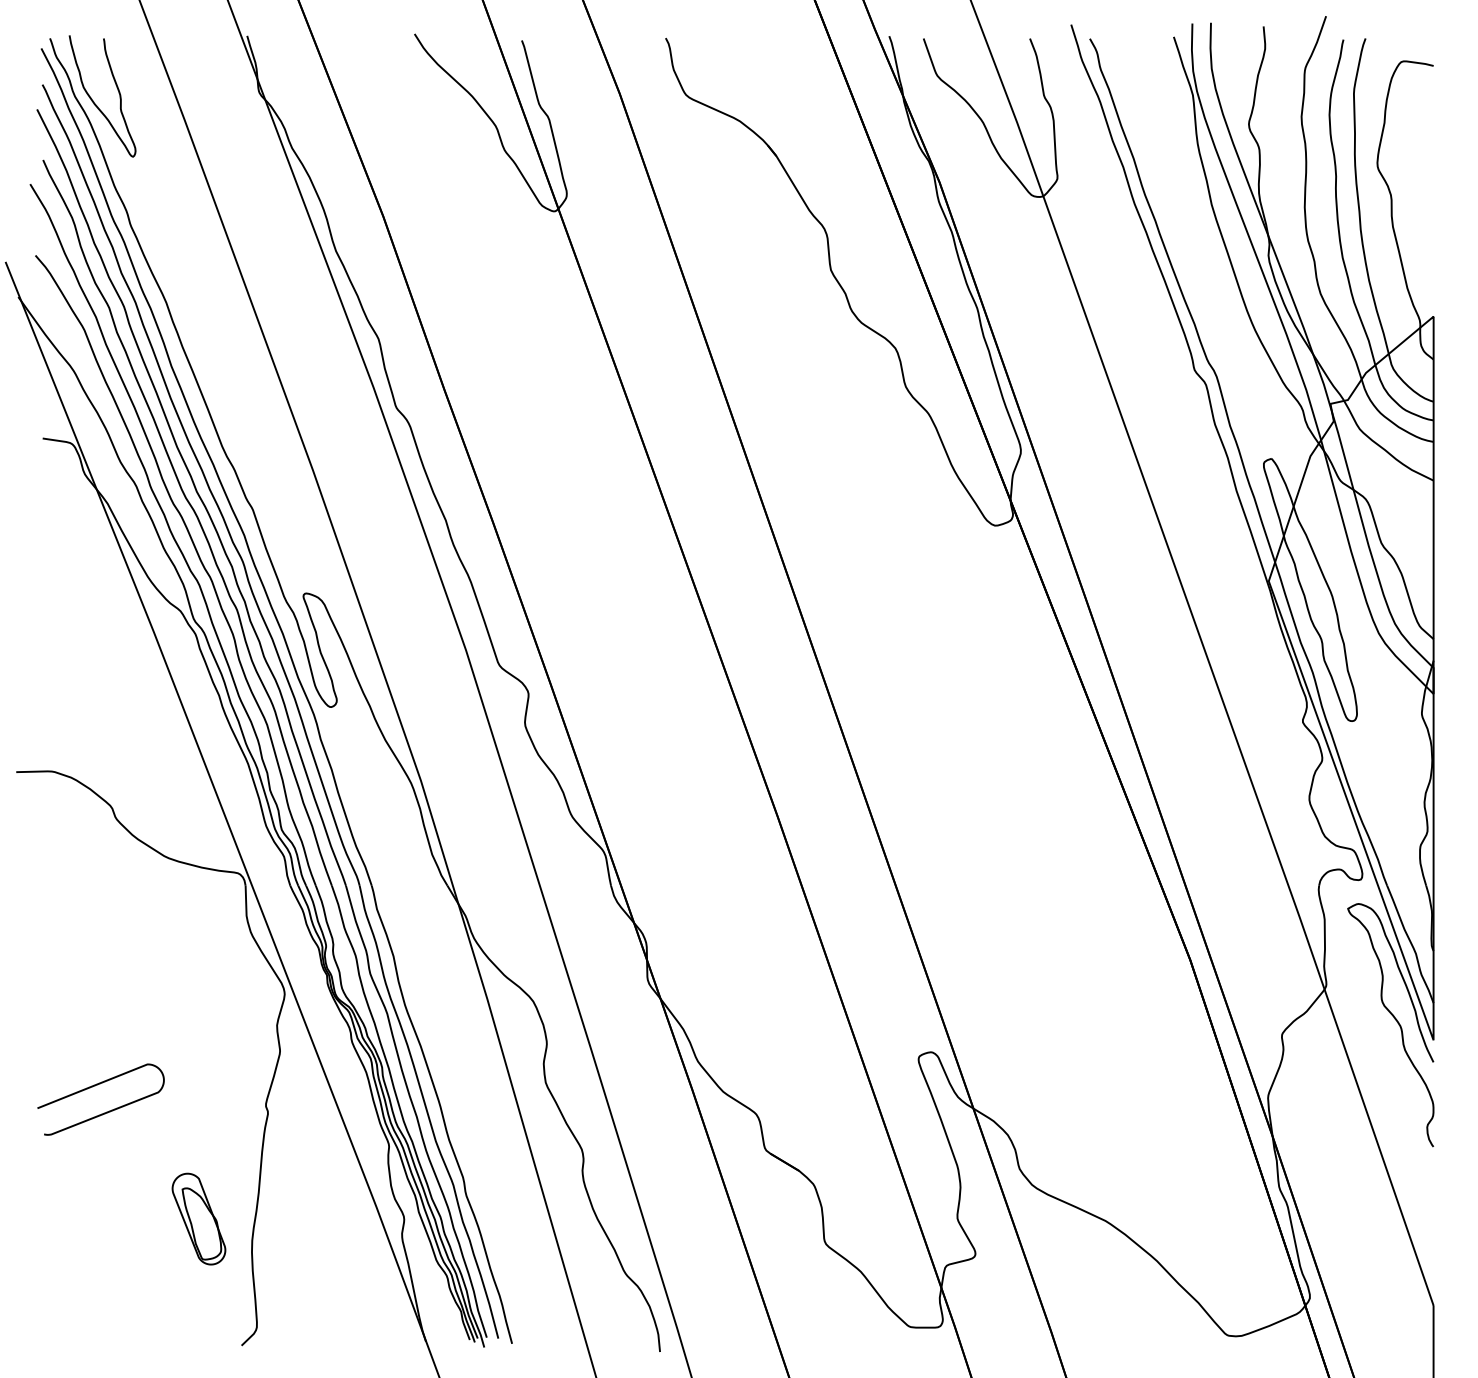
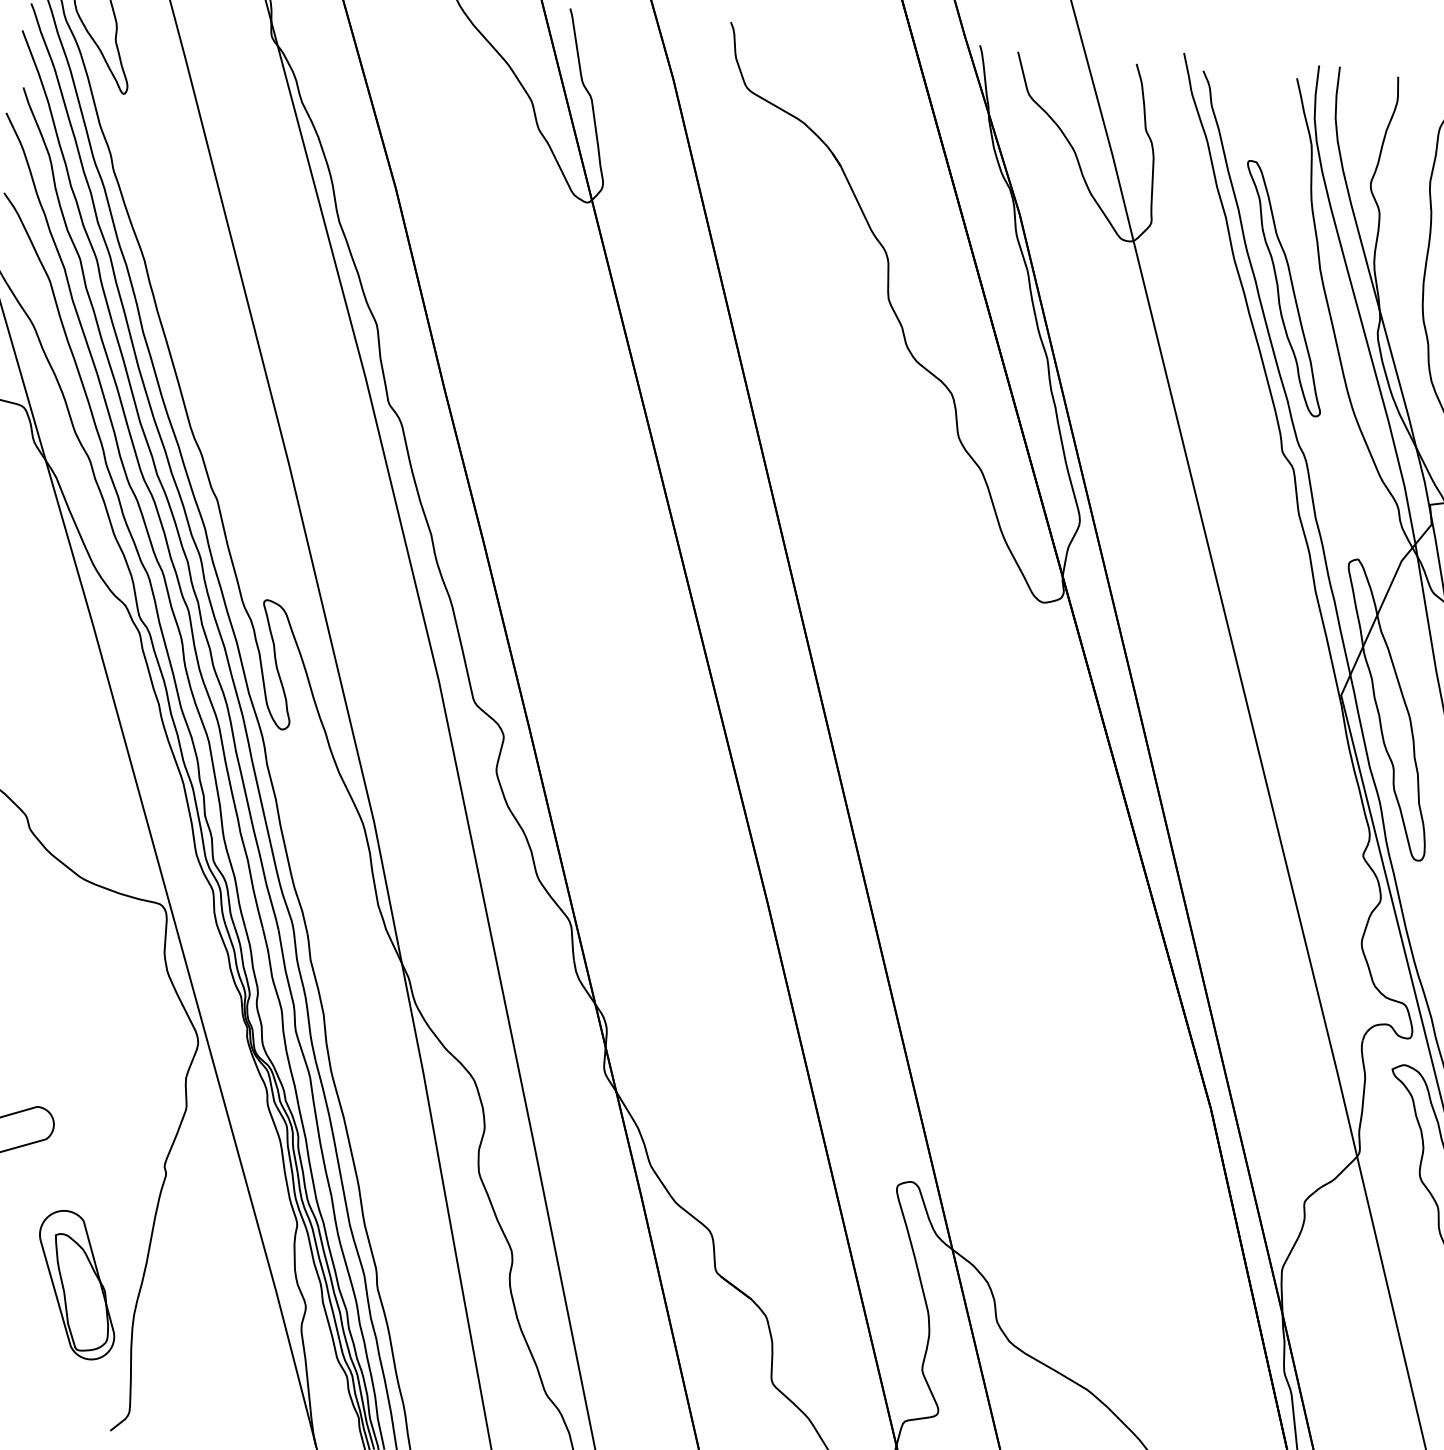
part: (1181, 224) -> (1284, 288), added
part: (198, 1218) -> (76, 1284), size x1.43

